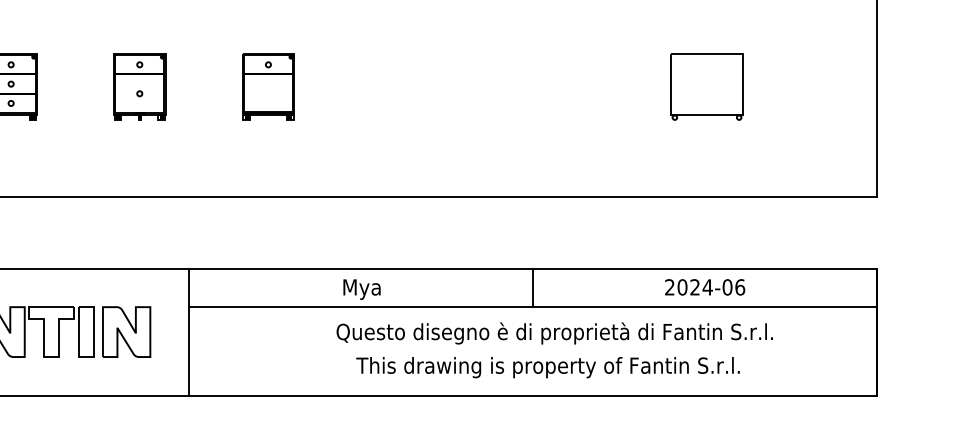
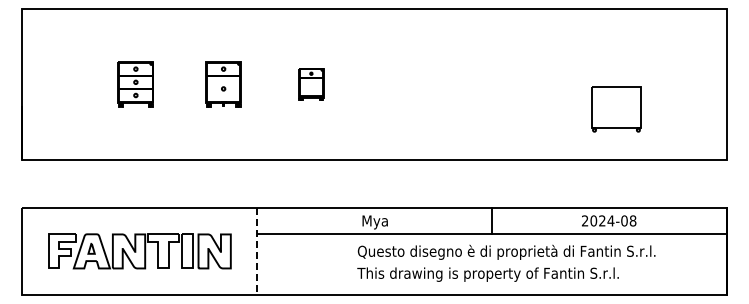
part: (268, 87) -> (311, 84), size x0.7
part: (707, 87) -> (616, 109), moved
text: (739, 286) -> (632, 220), 2024-06 -> 2024-08
line: (189, 332) -> (257, 251), solid -> dashed
text: (547, 367) -> (487, 274), moved

